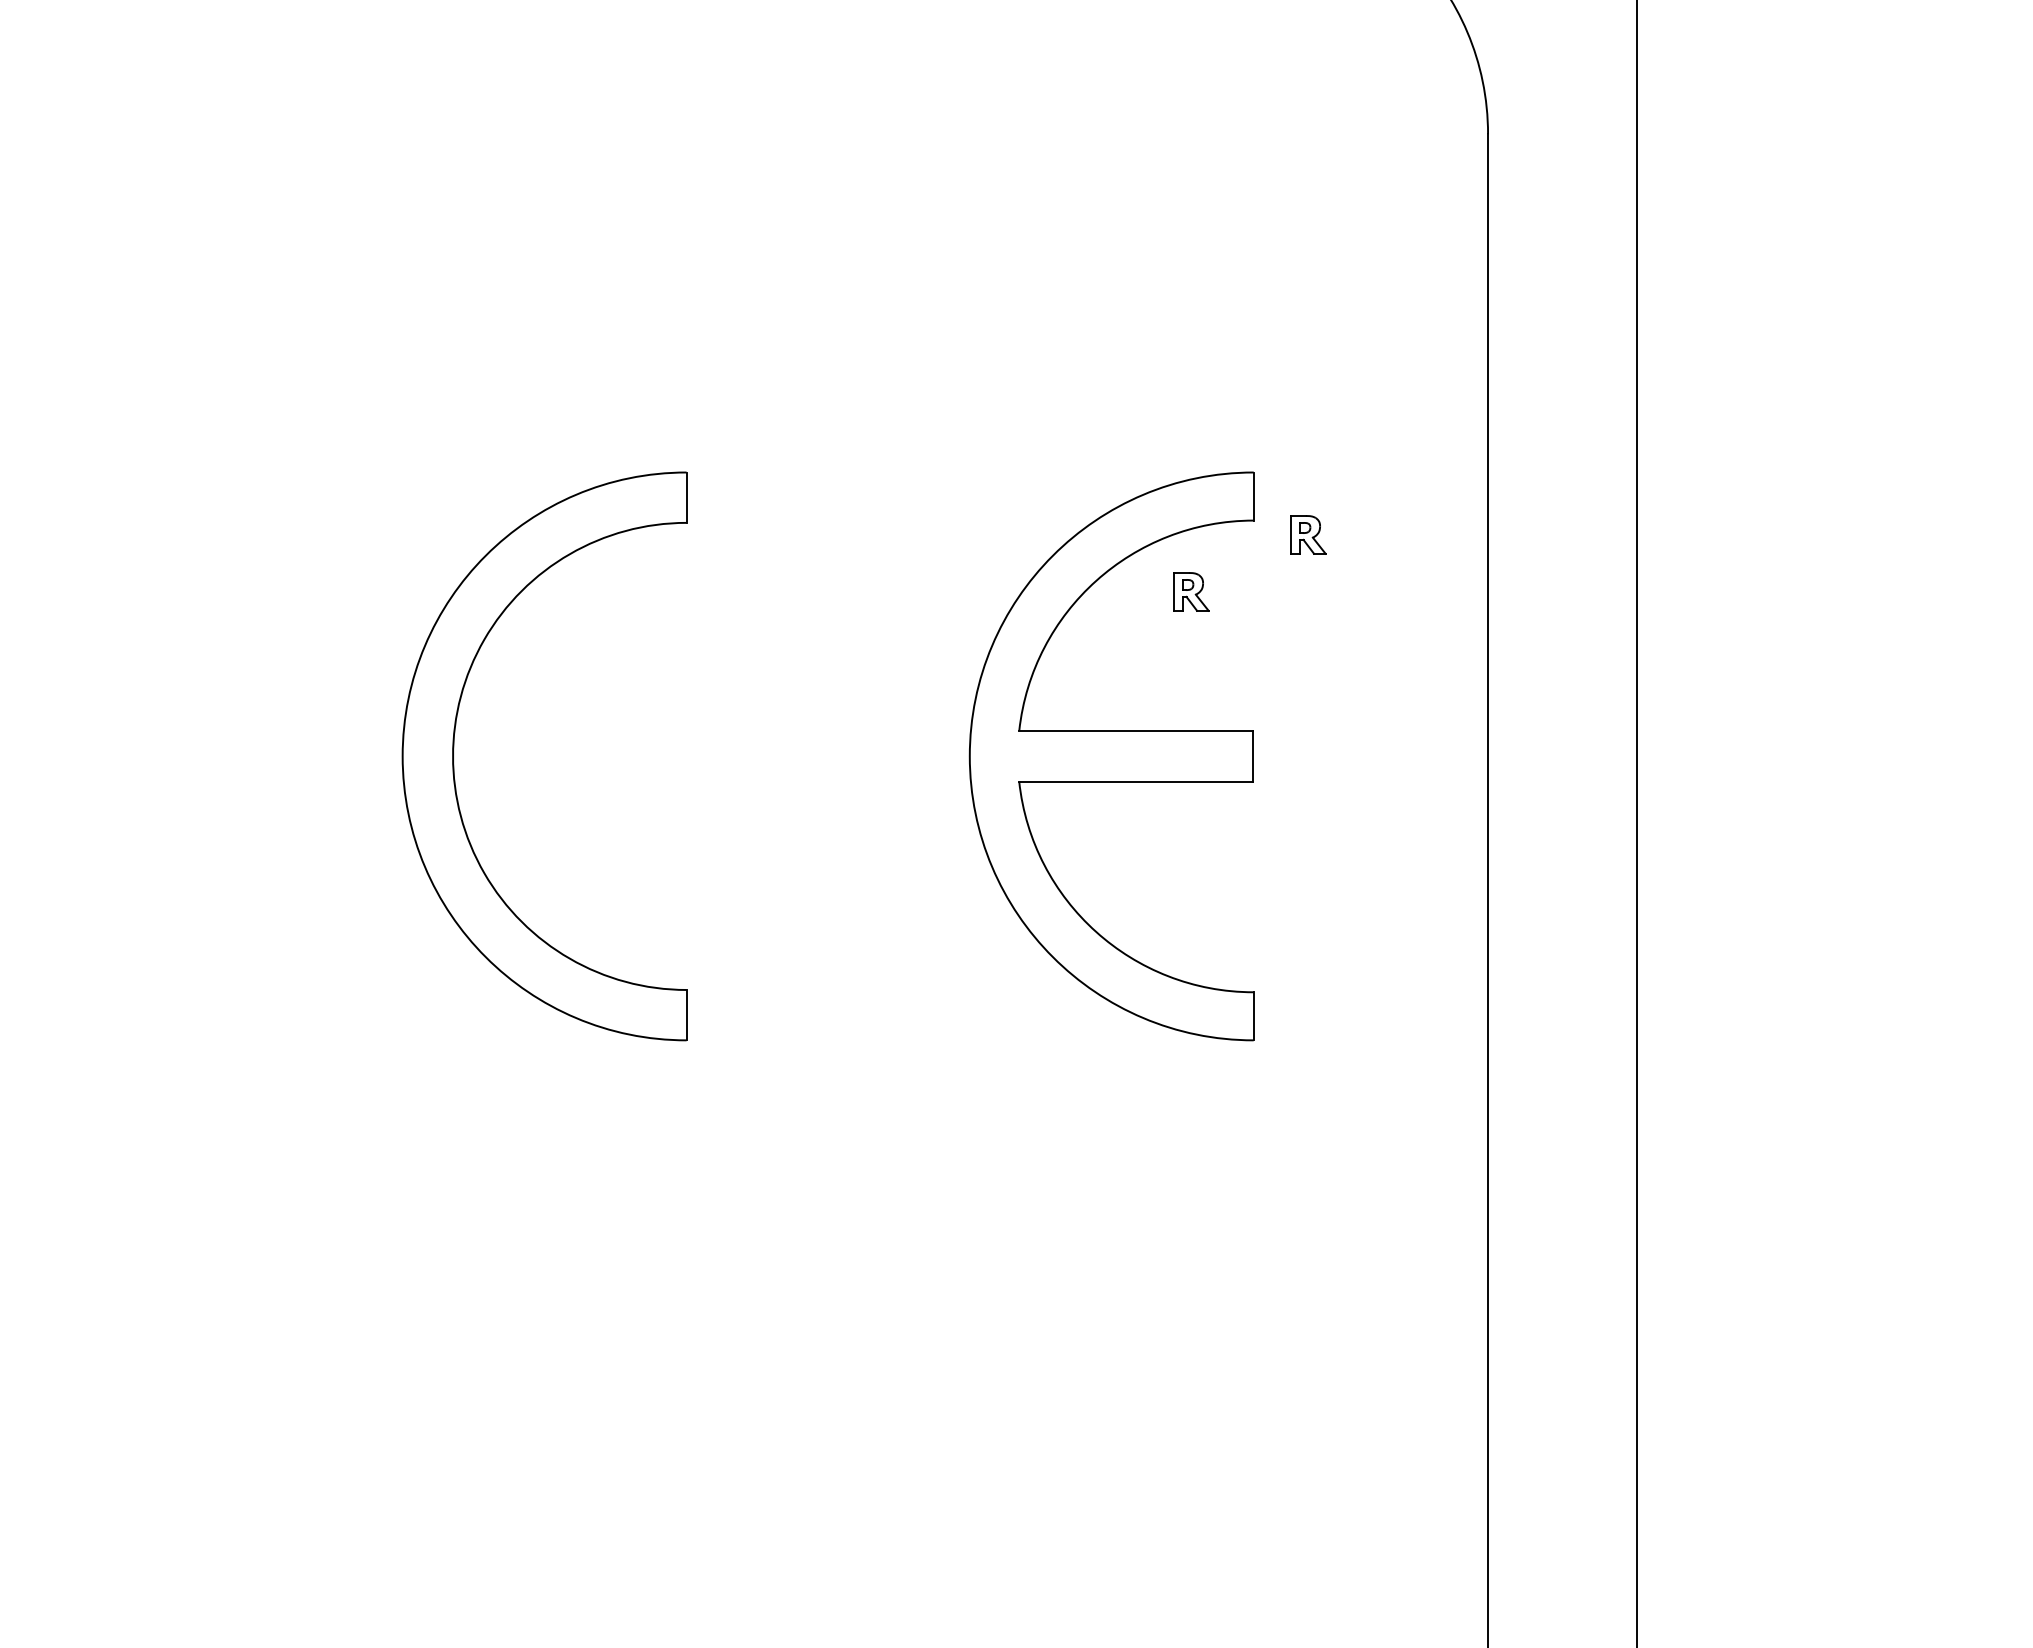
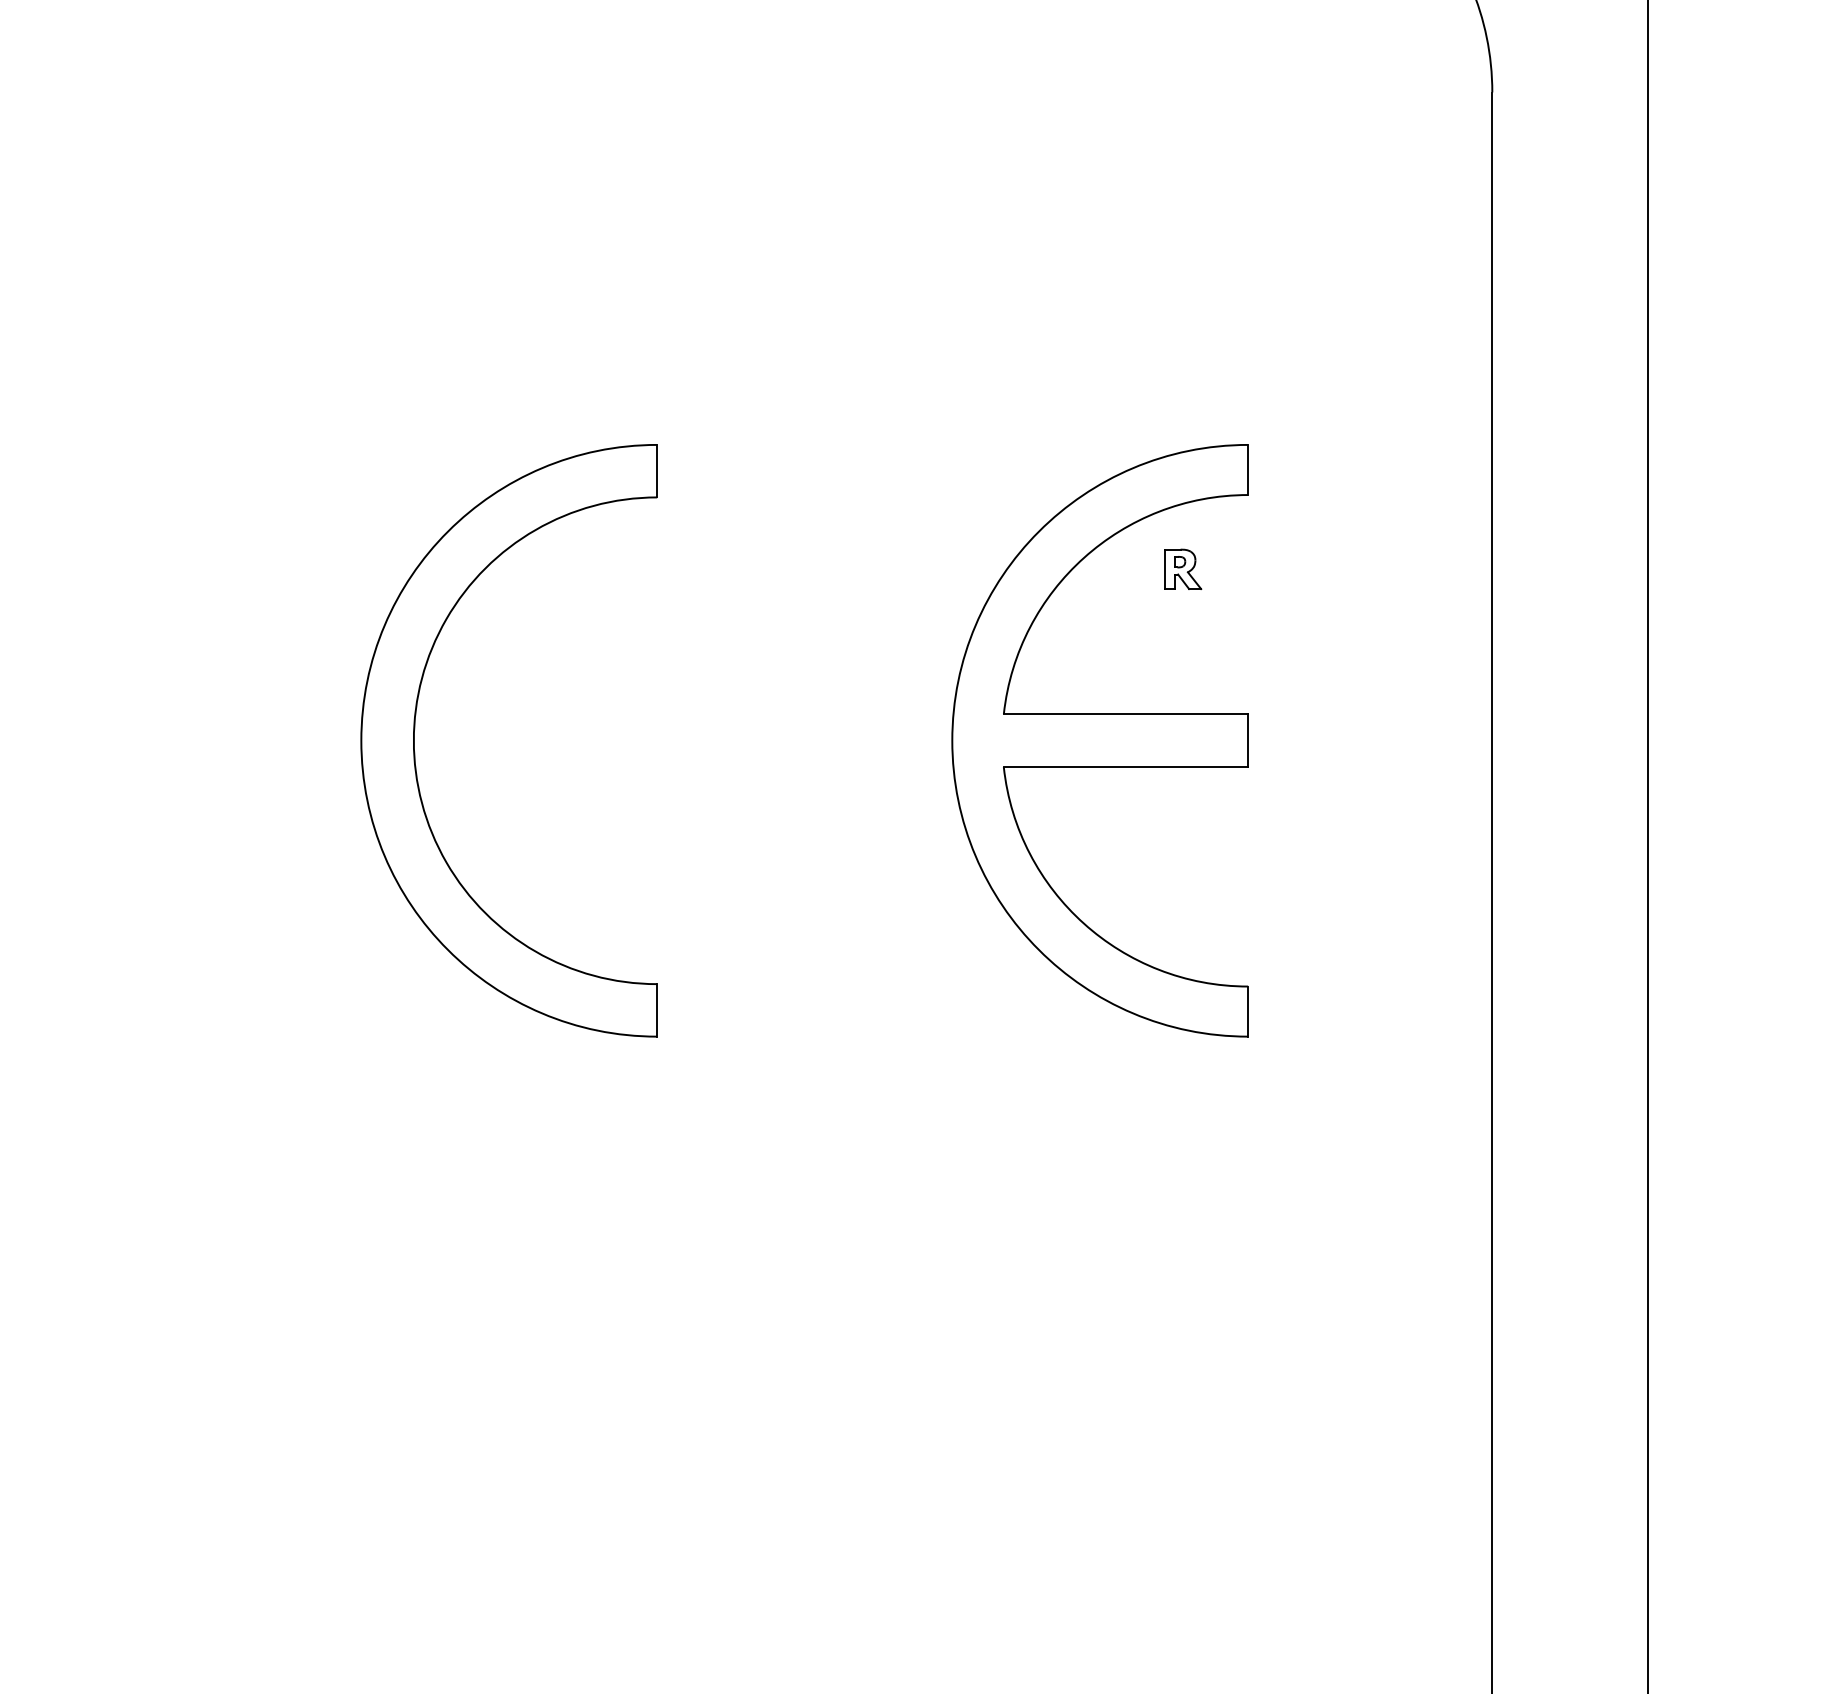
part: (1308, 534) -> (1305, 509), removed

